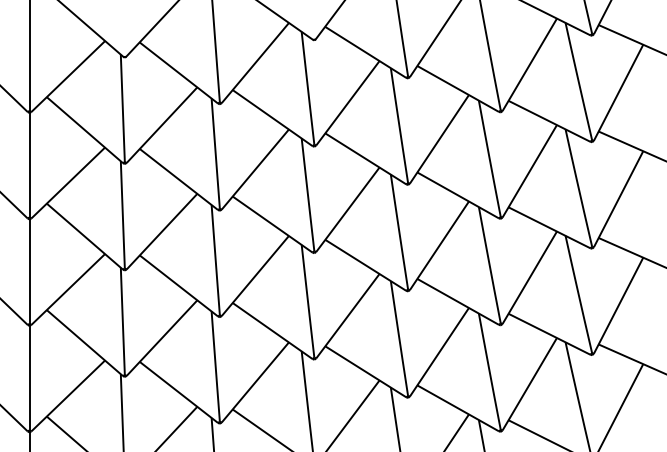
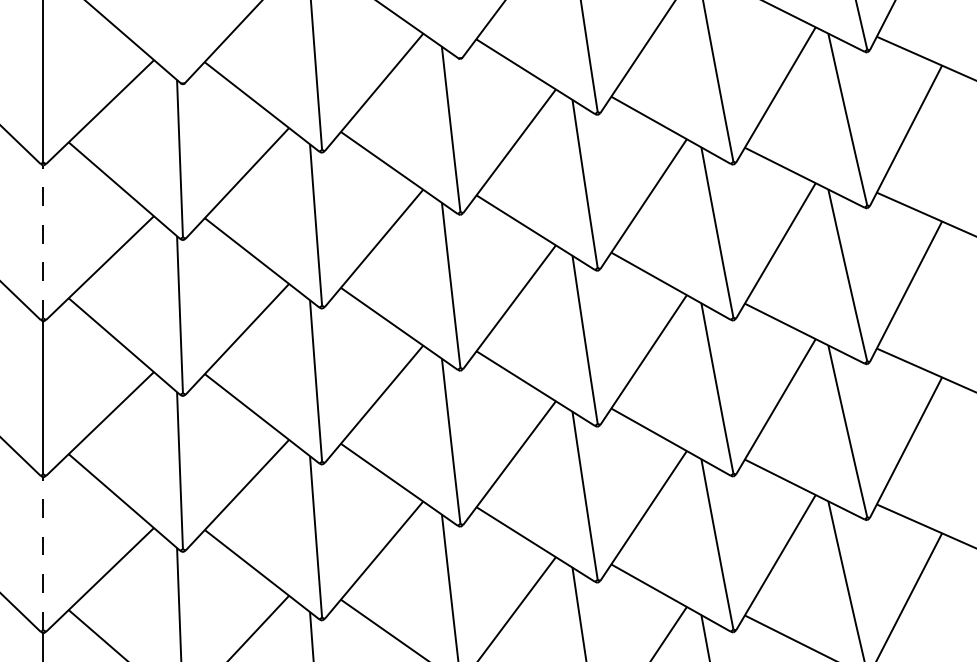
line: (29, 164) -> (43, 240), solid -> dashed
line: (29, 377) -> (43, 552), solid -> dashed

